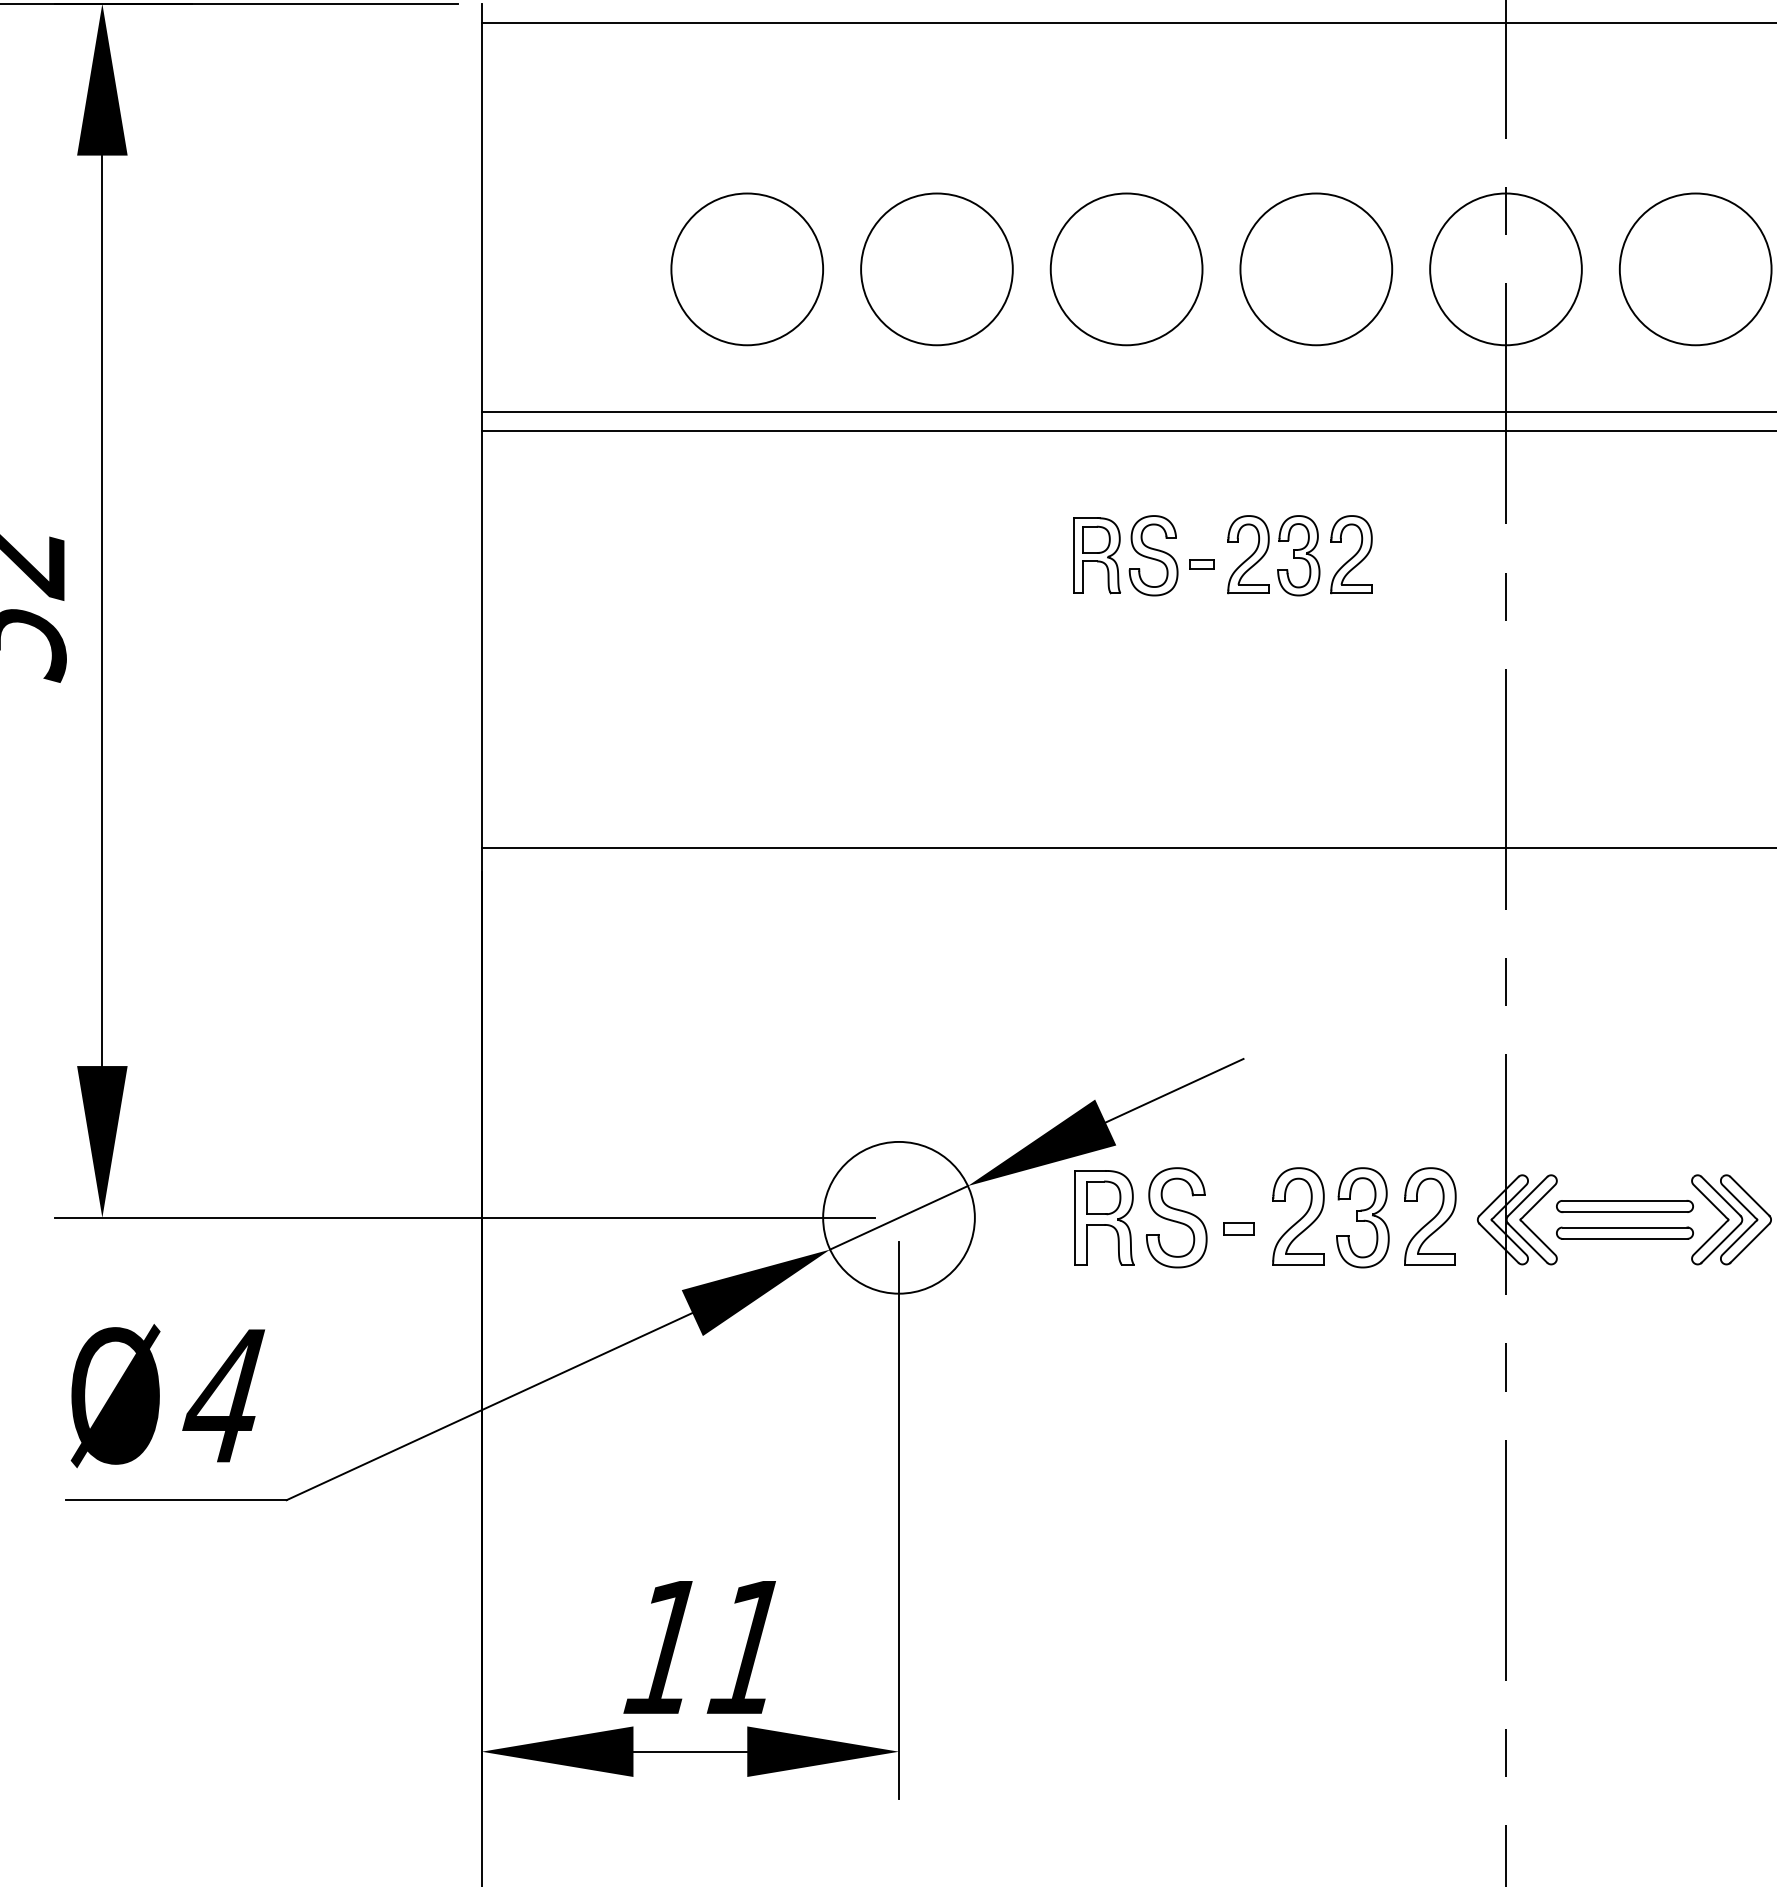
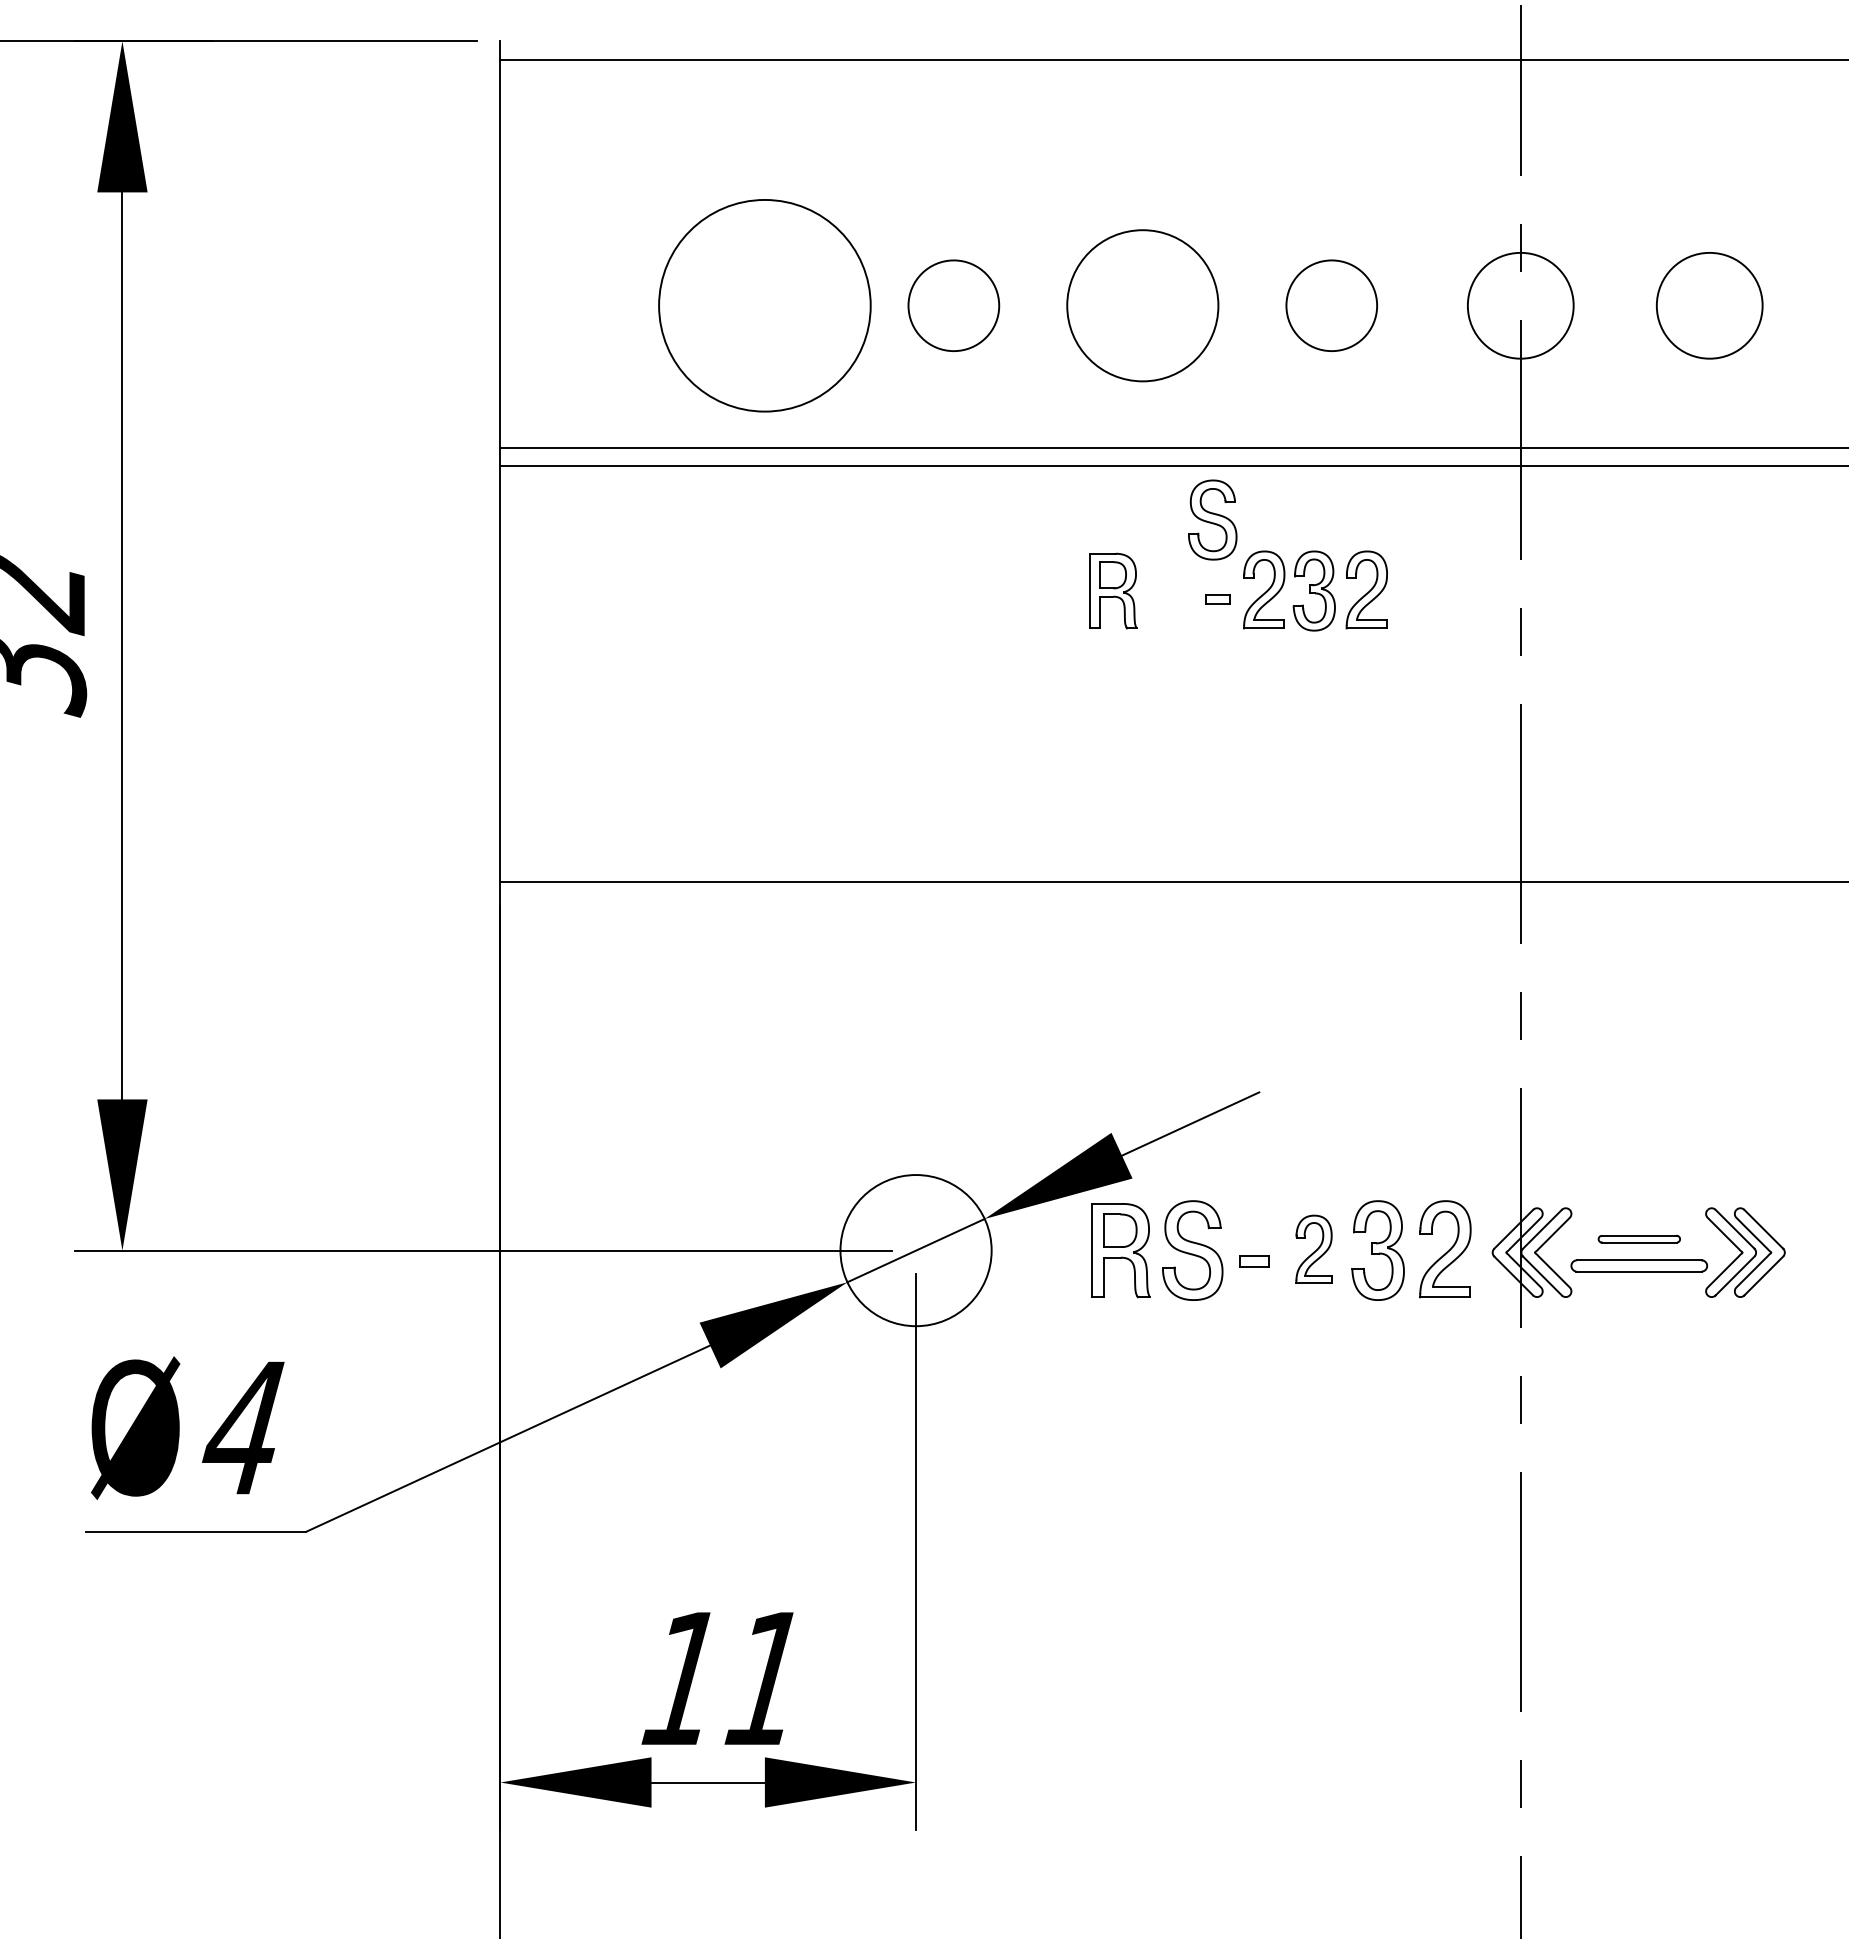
circle: (746, 269) -> (764, 305), size x1.4
circle: (936, 269) -> (953, 305), size x0.6
circle: (1316, 269) -> (1331, 305), size x0.6
circle: (1505, 269) -> (1520, 305), size x0.7
circle: (1695, 269) -> (1709, 305), size x0.7
part: (1153, 555) -> (1212, 519), moved
part: (1625, 1205) -> (1639, 1238), size x0.6
part: (1297, 1216) -> (1313, 1249), size x0.7

